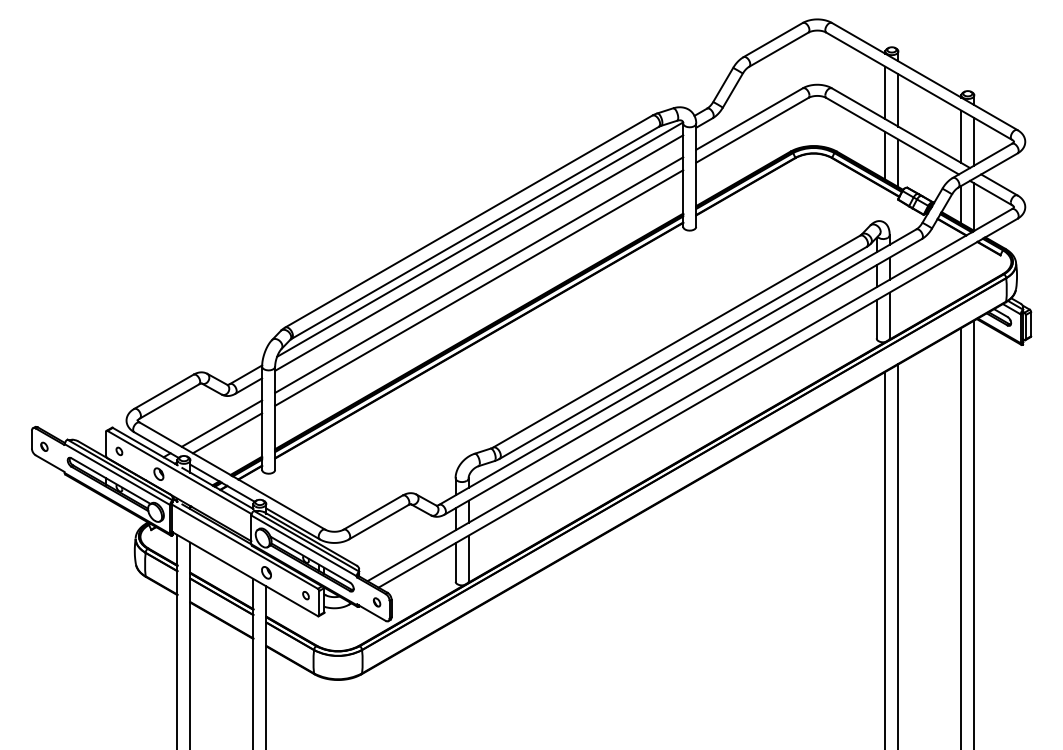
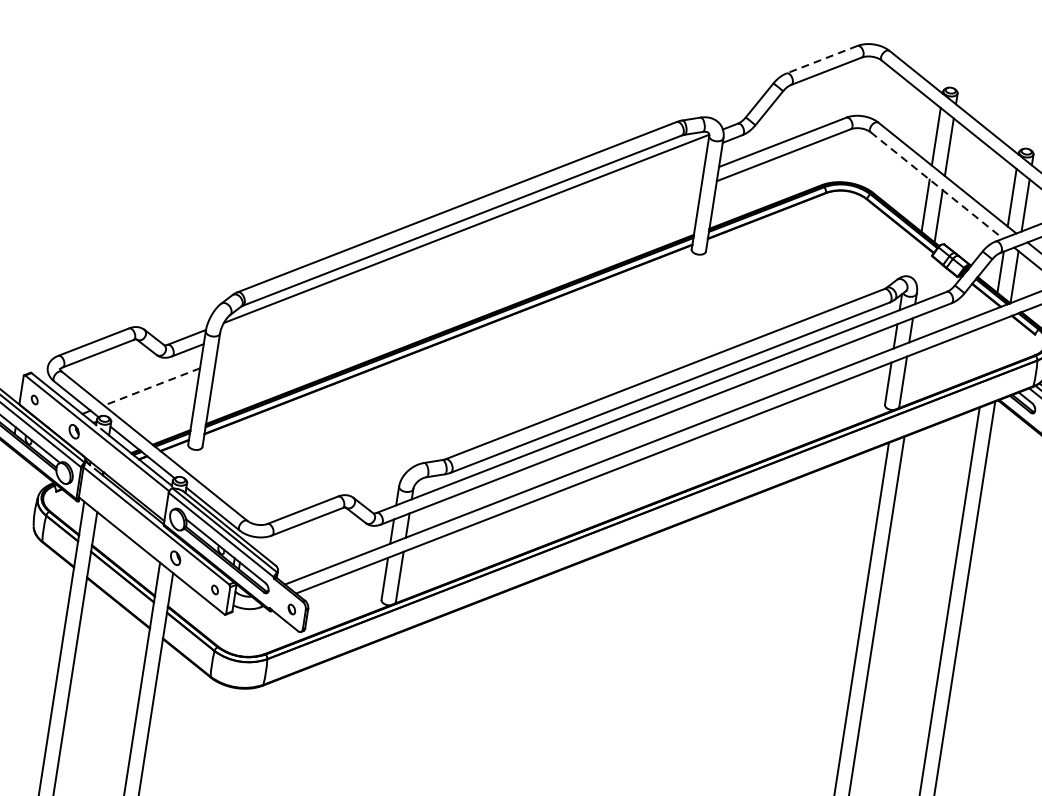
line: (772, 40) -> (821, 60), solid -> dashed
line: (893, 136) -> (937, 185), solid -> dashed
line: (479, 252) -> (463, 242), removed
line: (479, 274) -> (459, 267), removed
line: (479, 287) -> (457, 281), removed
line: (221, 423) -> (151, 386), solid -> dashed
line: (227, 433) -> (156, 398), removed

